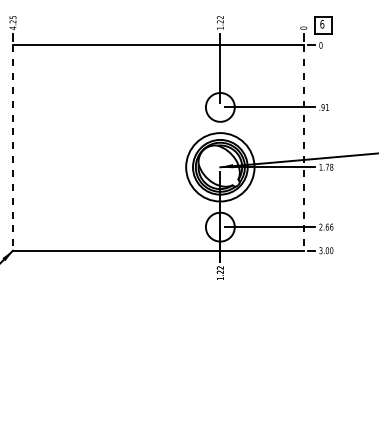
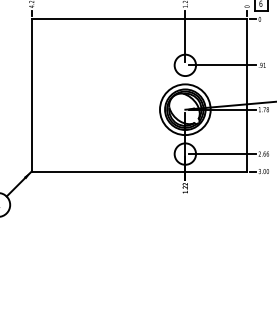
line: (13, 148) -> (32, 95), dashed -> solid
line: (303, 148) -> (246, 95), dashed -> solid

